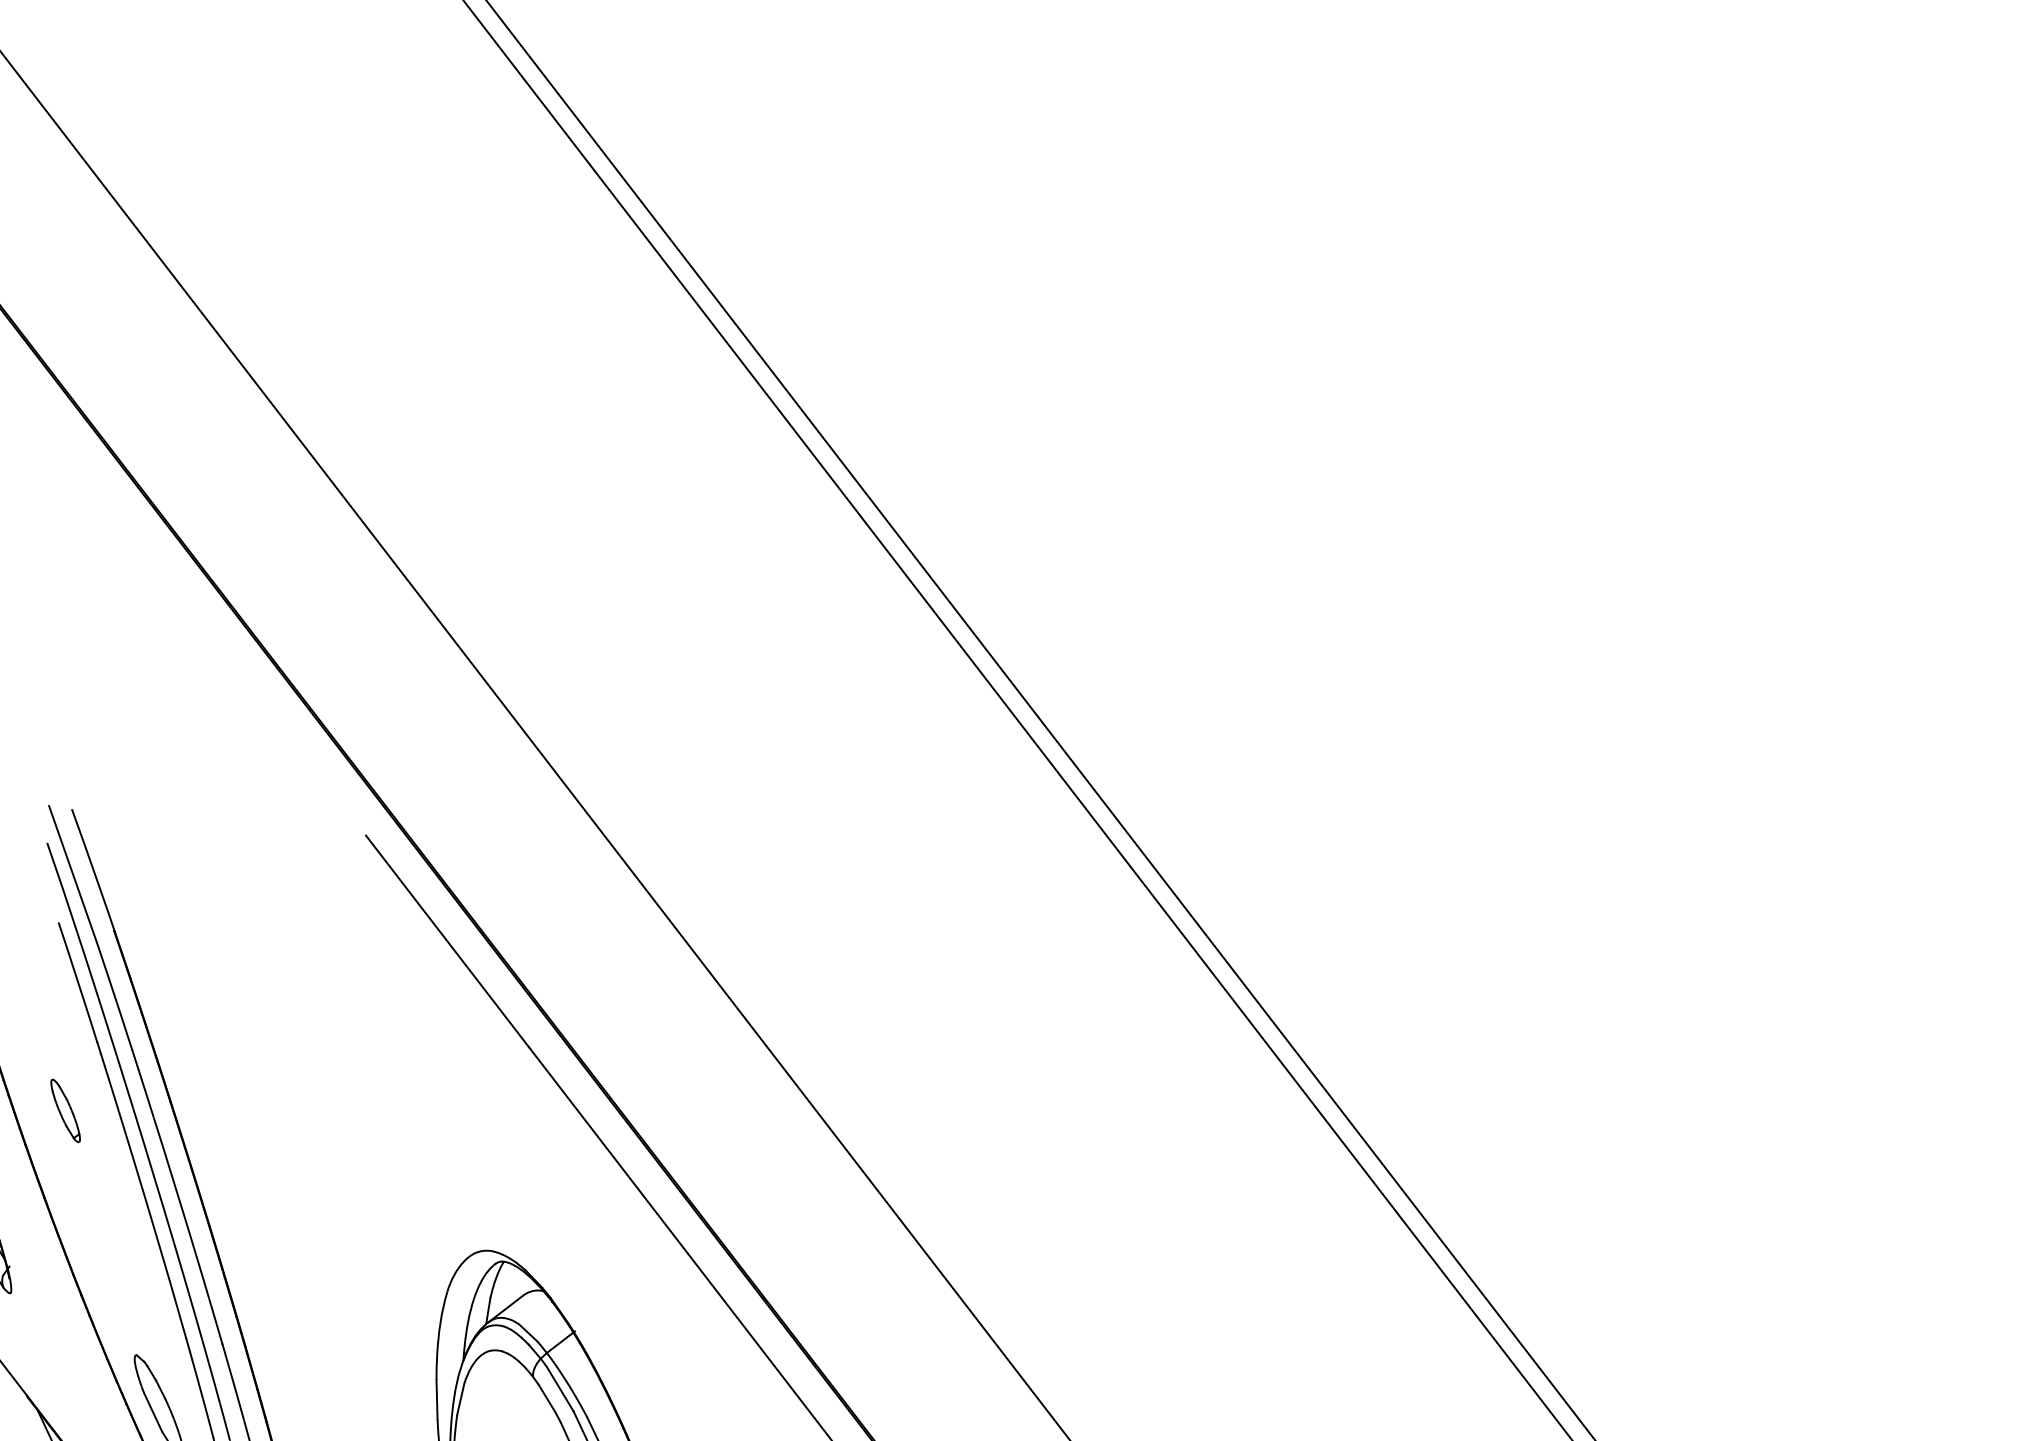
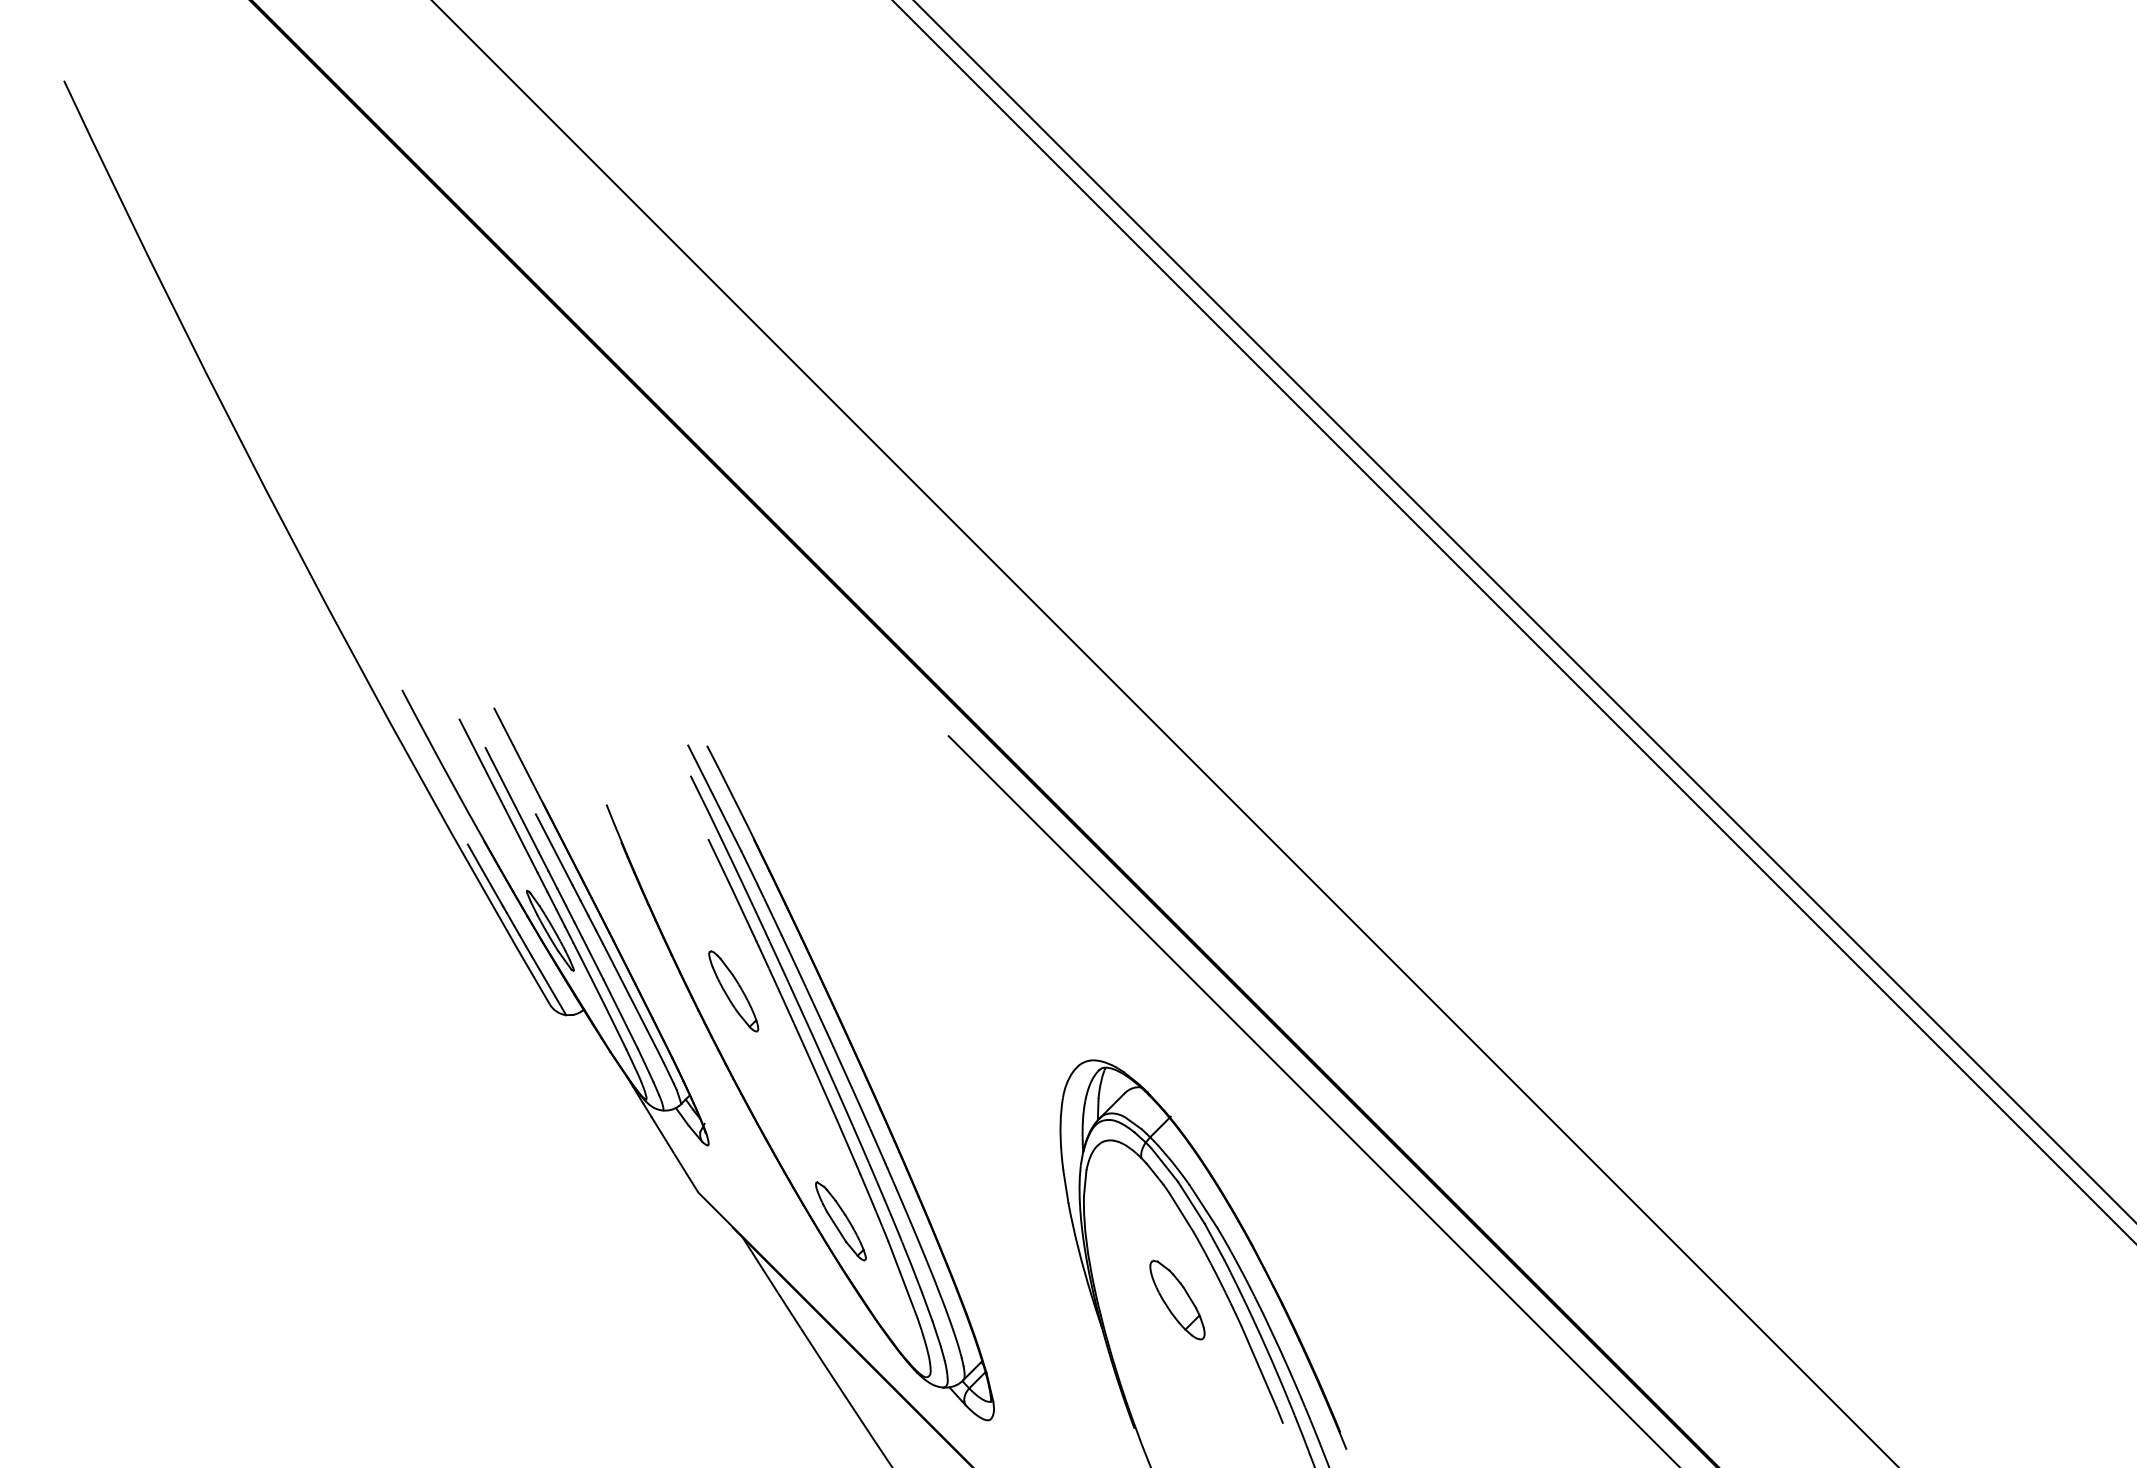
part: (65, 1110) -> (733, 991), size x1.67

